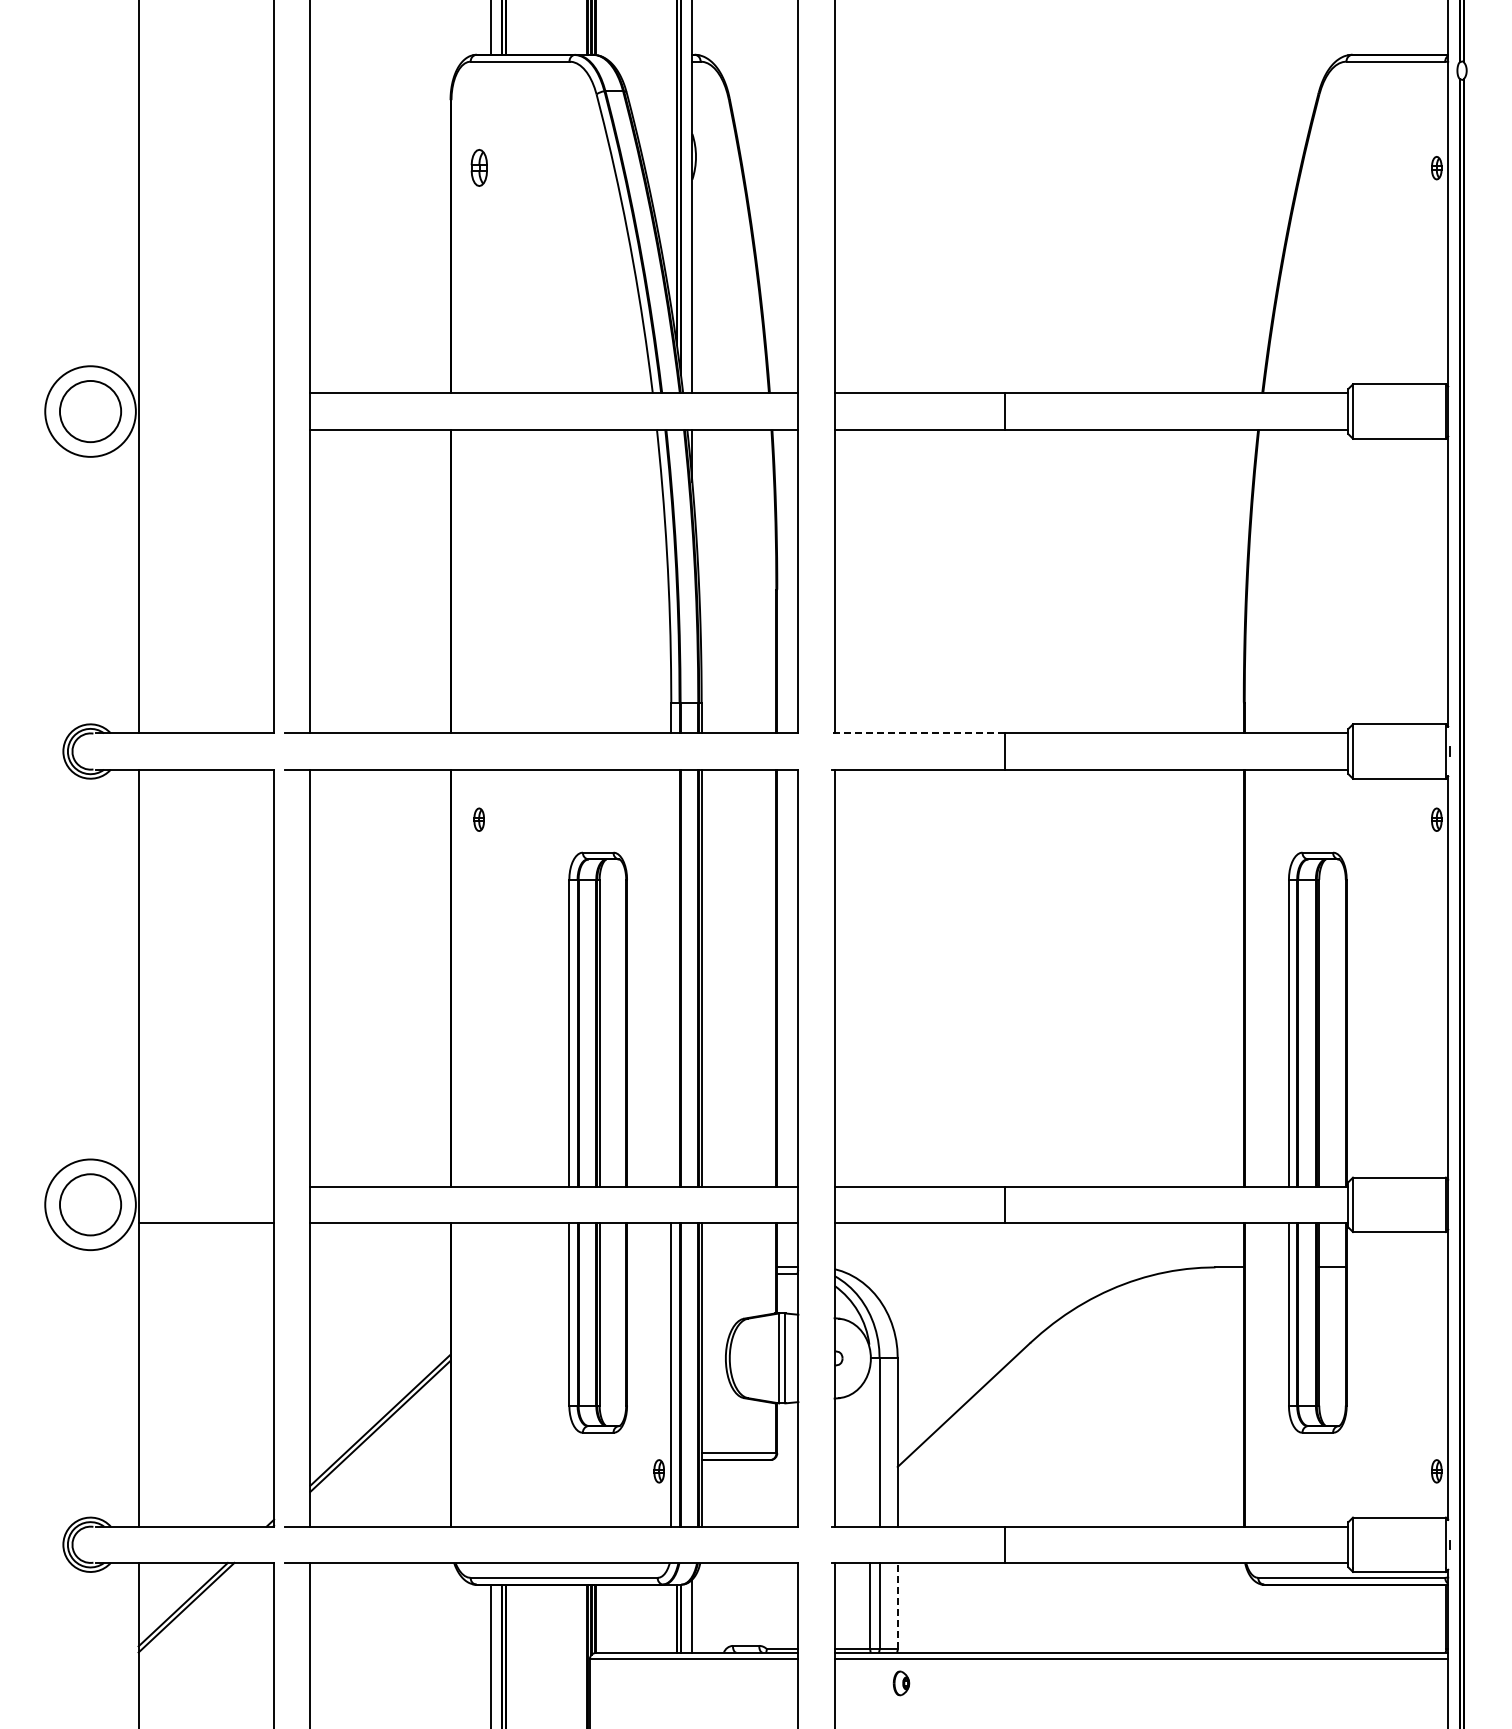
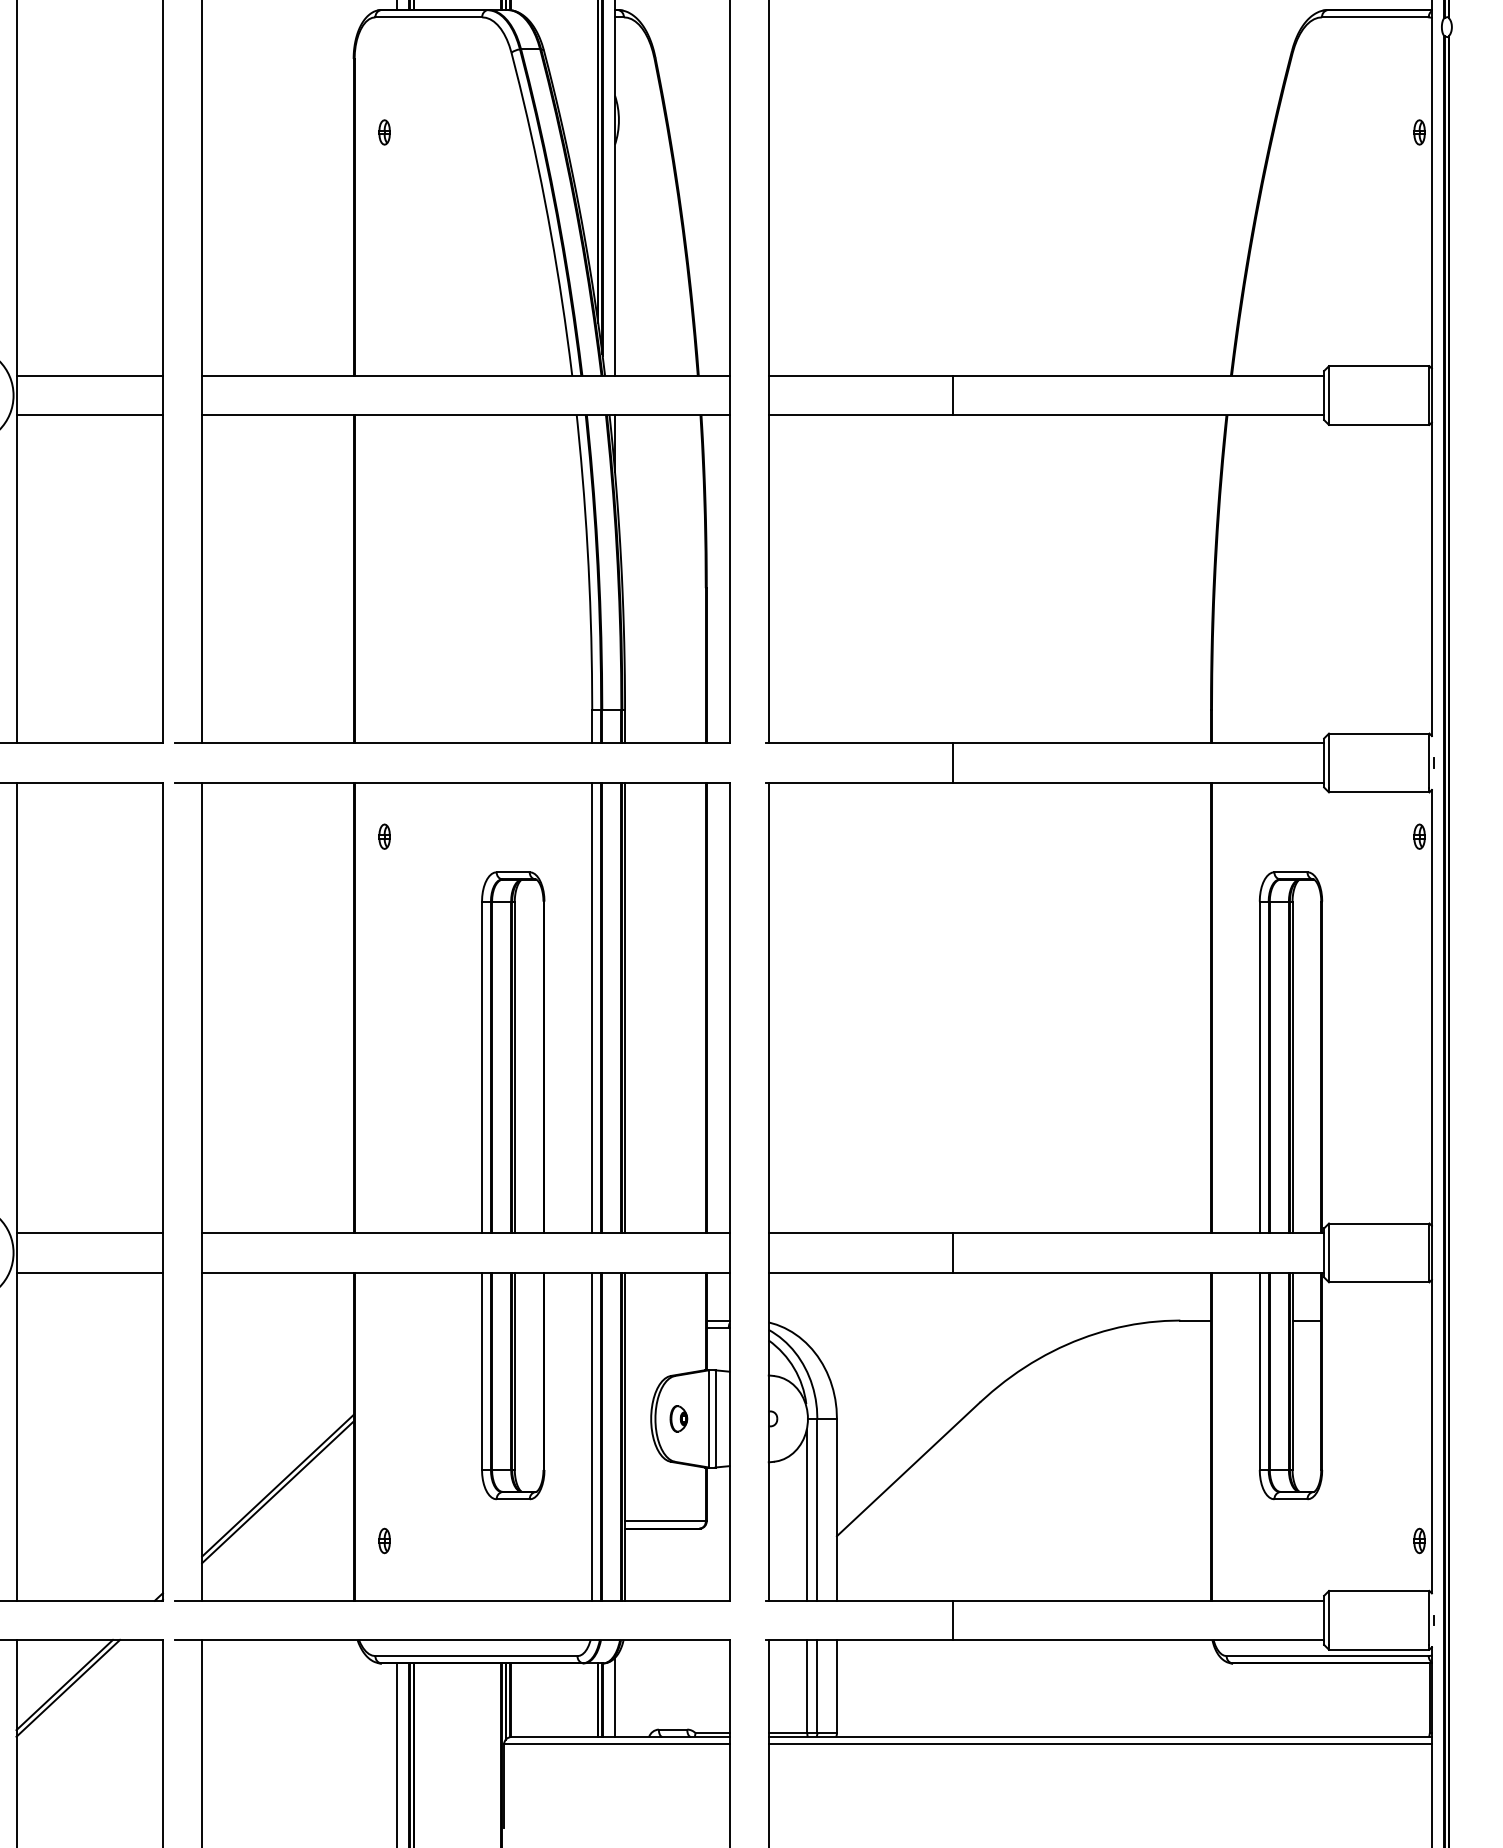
part: (478, 168) -> (383, 132), size x0.62
line: (206, 393) -> (89, 376), added
line: (206, 429) -> (89, 414), added
line: (918, 733) -> (859, 743), dashed -> solid
line: (671, 977) -> (592, 1007), added
line: (206, 1186) -> (89, 1233), added
line: (870, 1447) -> (807, 1515), added
part: (658, 1471) -> (383, 1541), moved
line: (897, 1605) -> (836, 1685), dashed -> solid
part: (901, 1683) -> (678, 1418), moved

